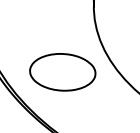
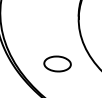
part: (62, 71) -> (57, 63), size x0.6

